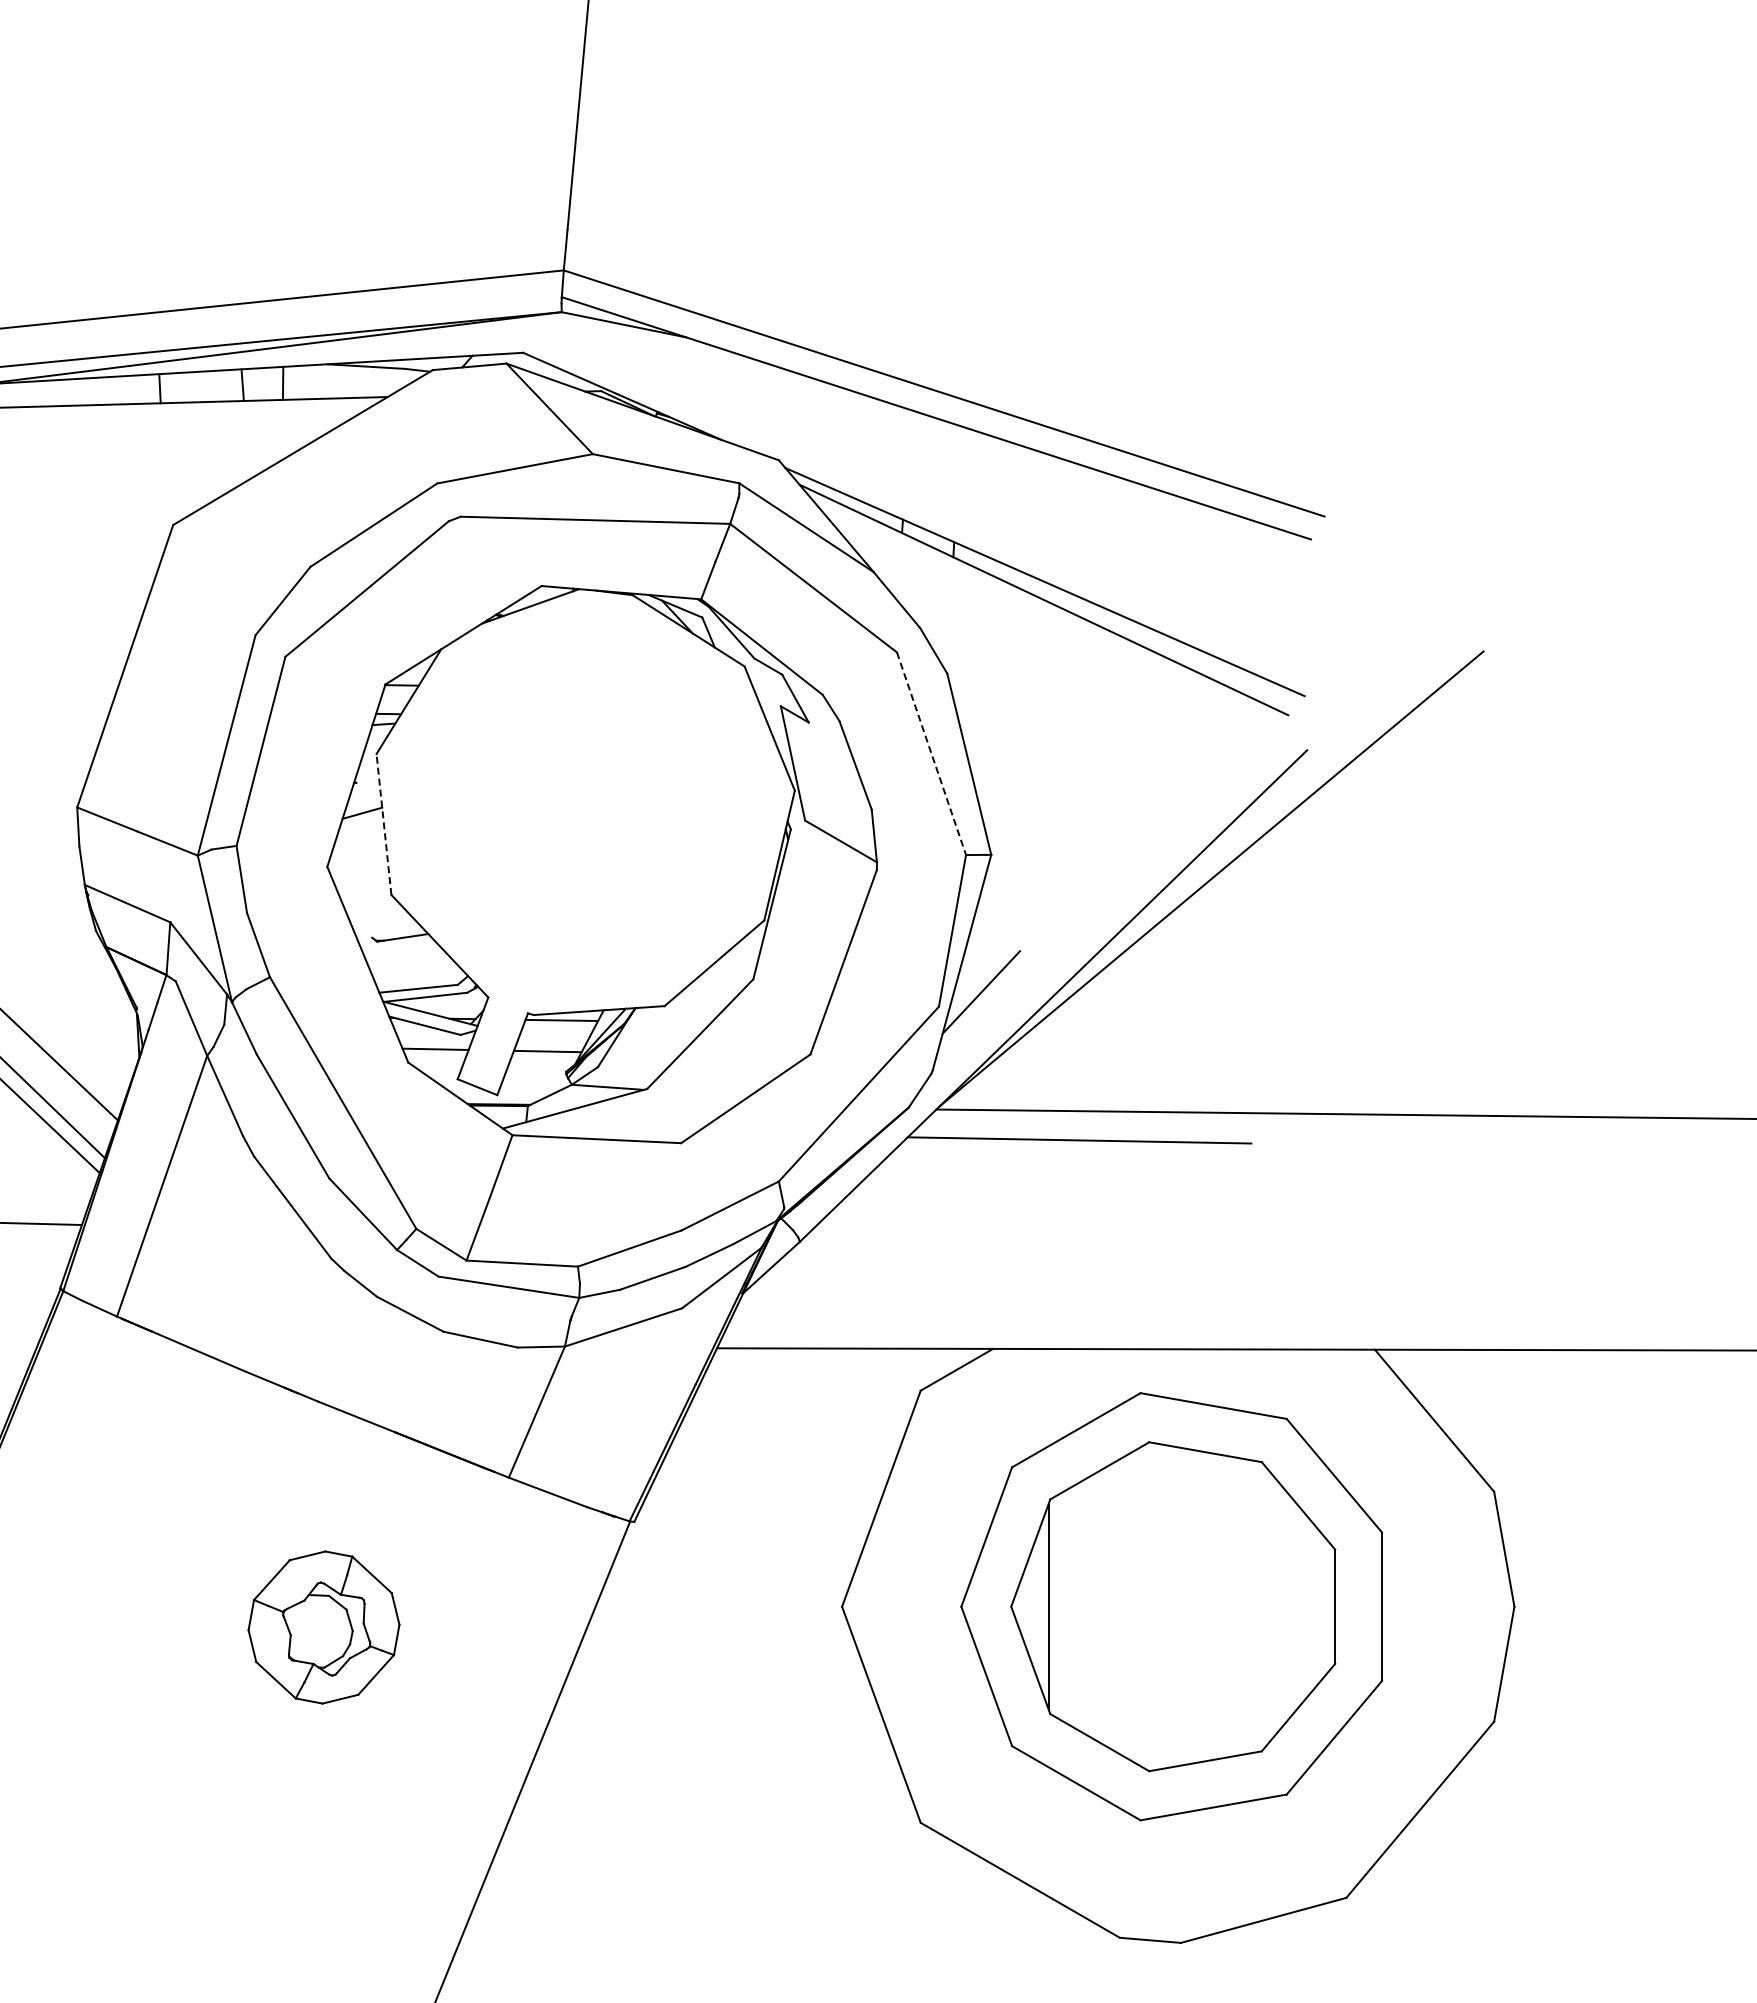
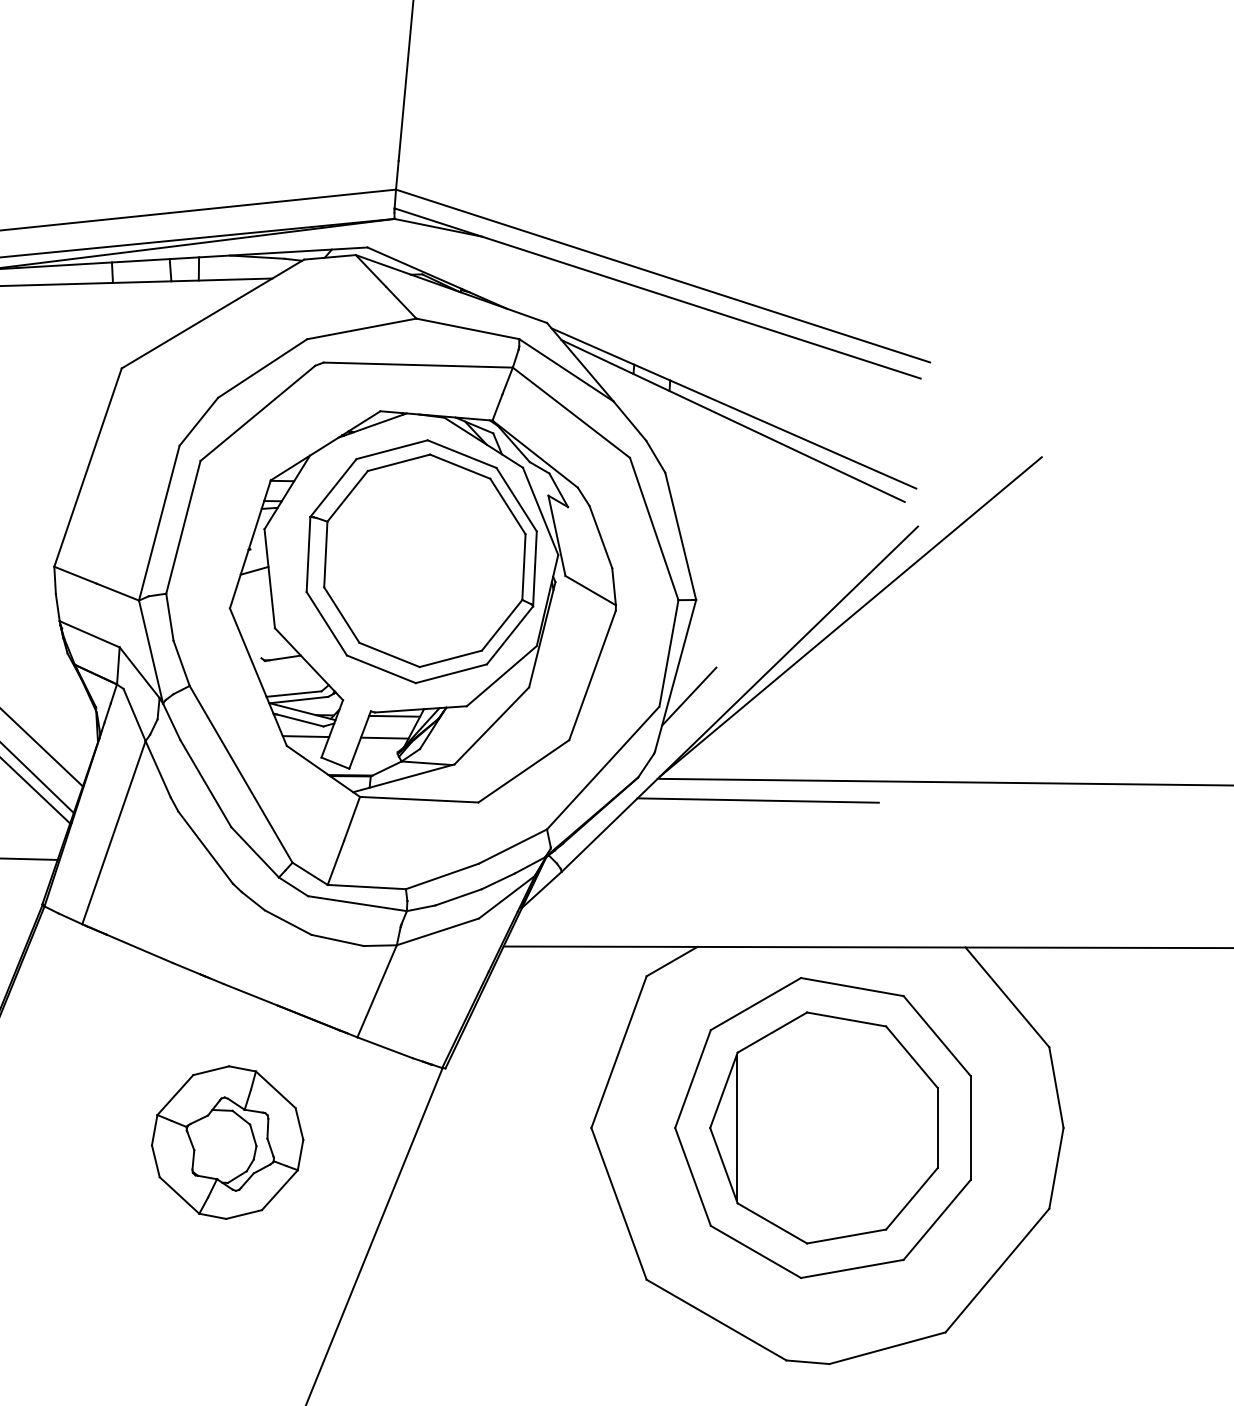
line: (931, 754) -> (654, 529), dashed -> solid
part: (600, 800) -> (421, 561), added
line: (383, 824) -> (269, 578), dashed -> solid
part: (323, 1627) -> (227, 1142), size x1.43

